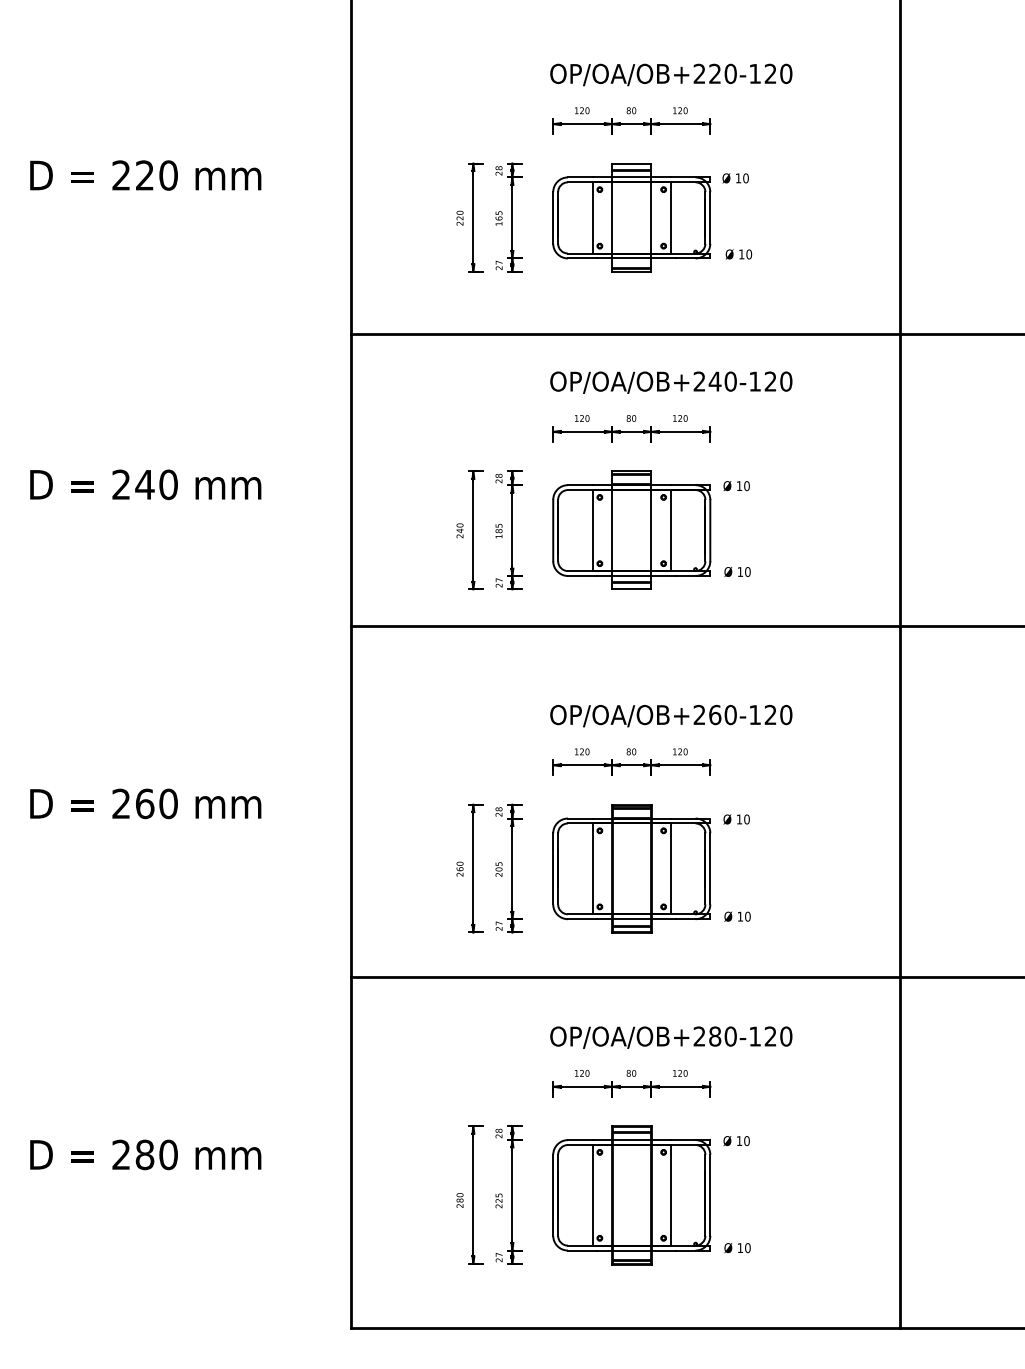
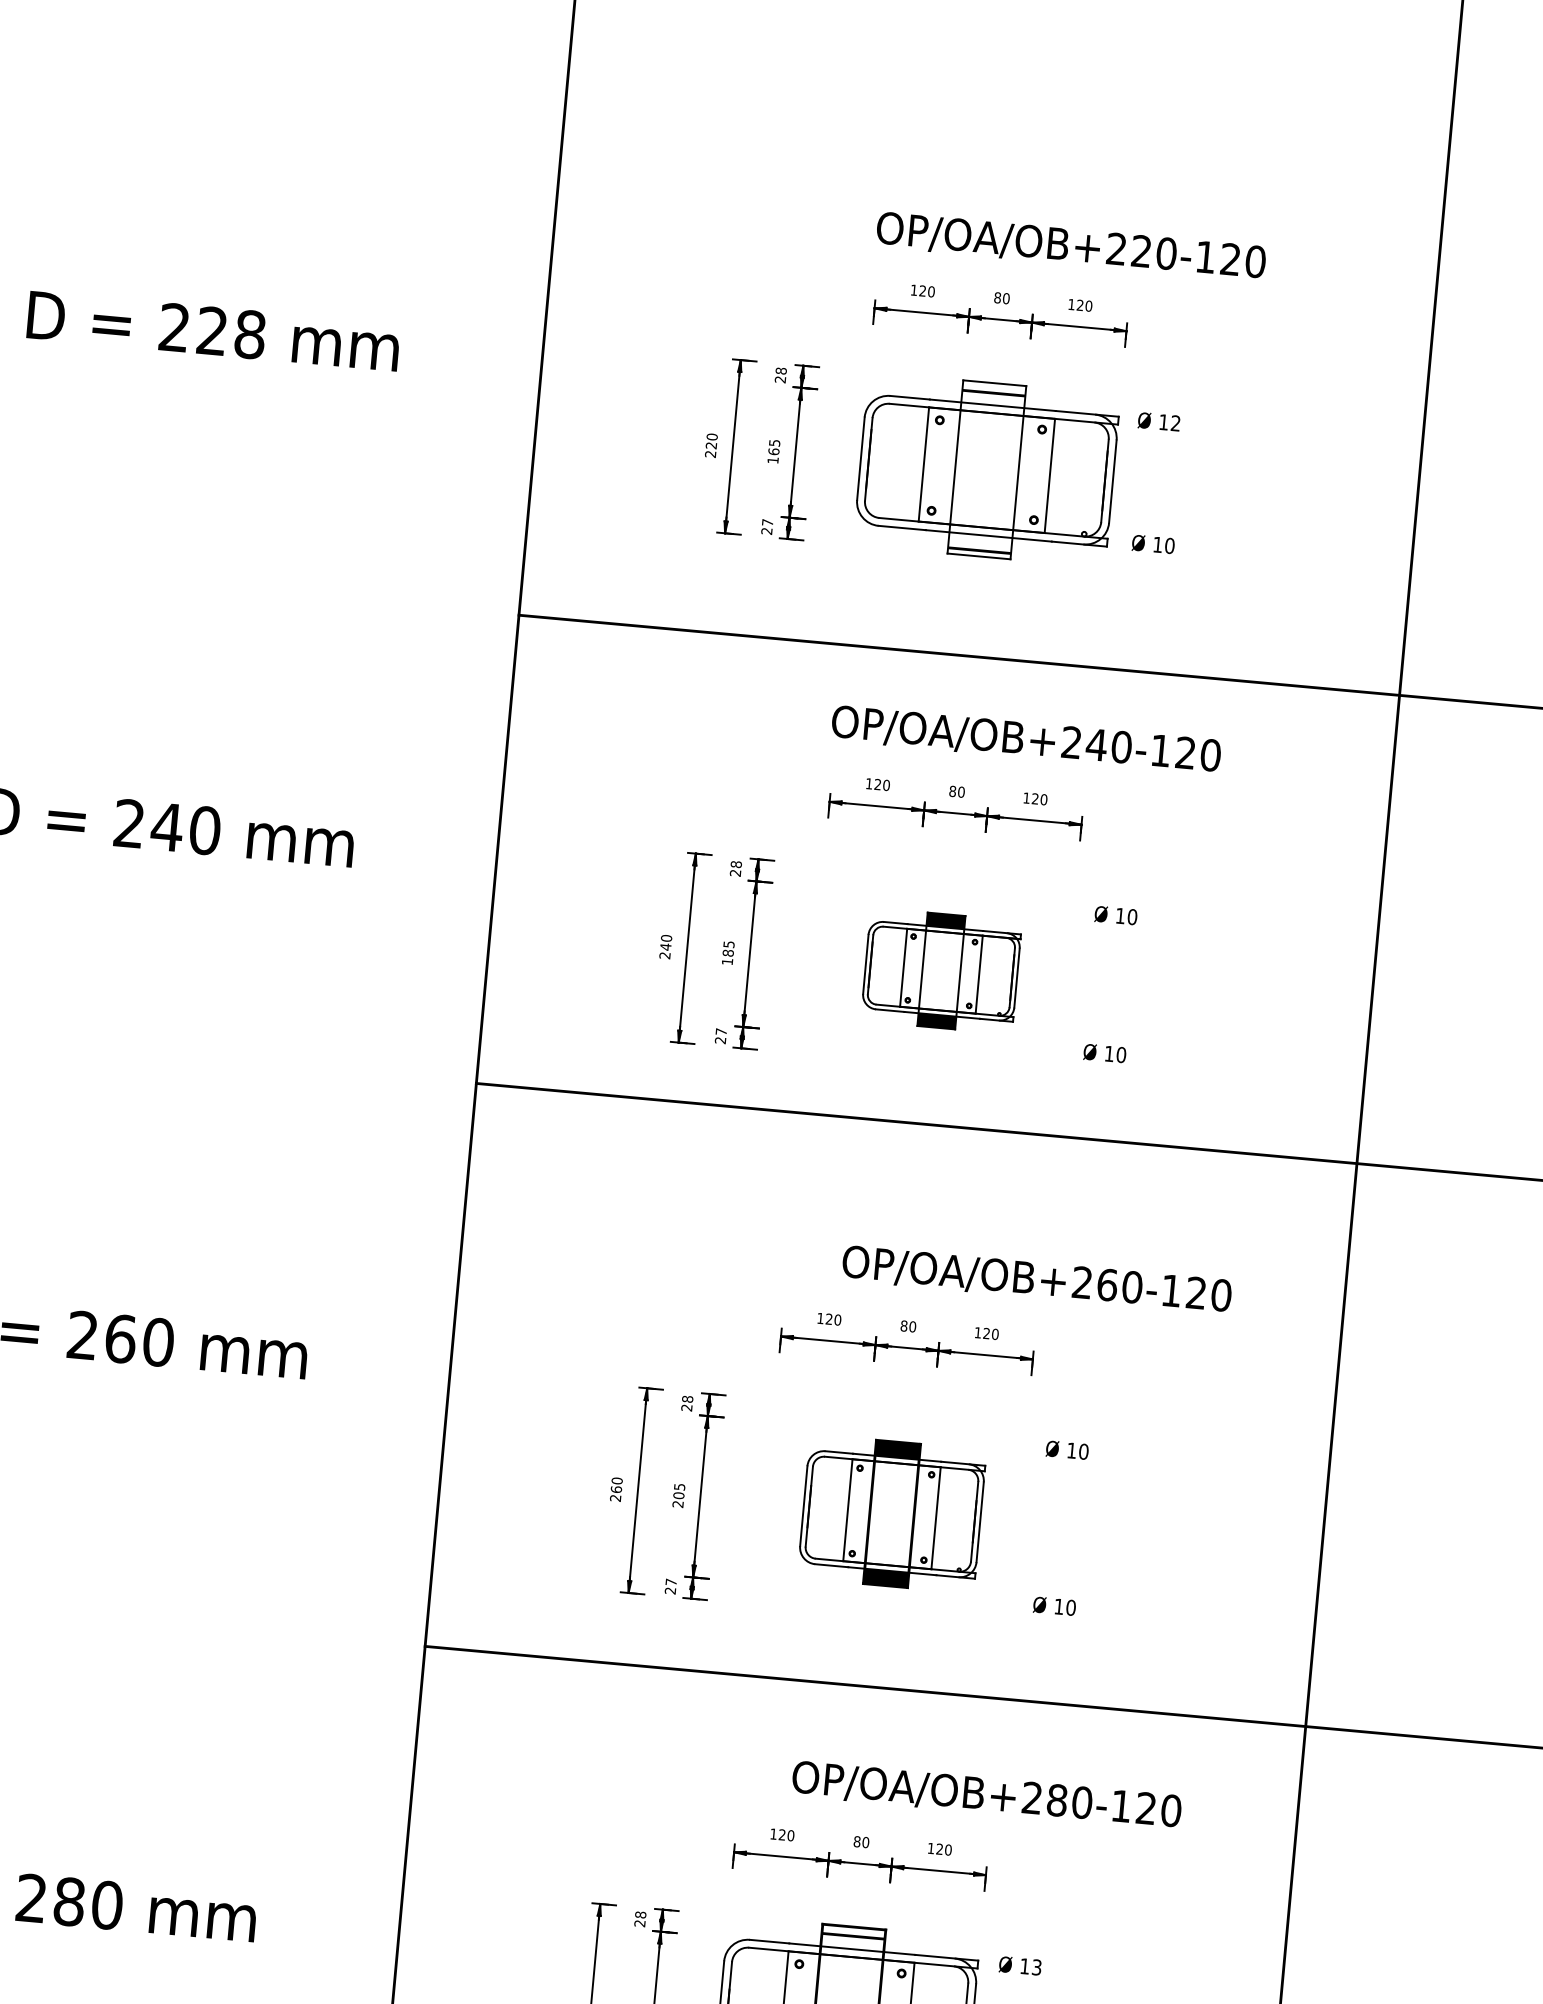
text: (168, 175) -> (250, 334), 220 -> 228
text: (745, 178) -> (1175, 423), 10 -> 12
part: (631, 529) -> (940, 969), size x0.6
text: (671, 716) -> (1037, 1280), moved
part: (631, 868) -> (891, 1513), size x0.7
text: (671, 1037) -> (987, 1795), moved
text: (746, 1140) -> (1036, 1966), 10 -> 13

